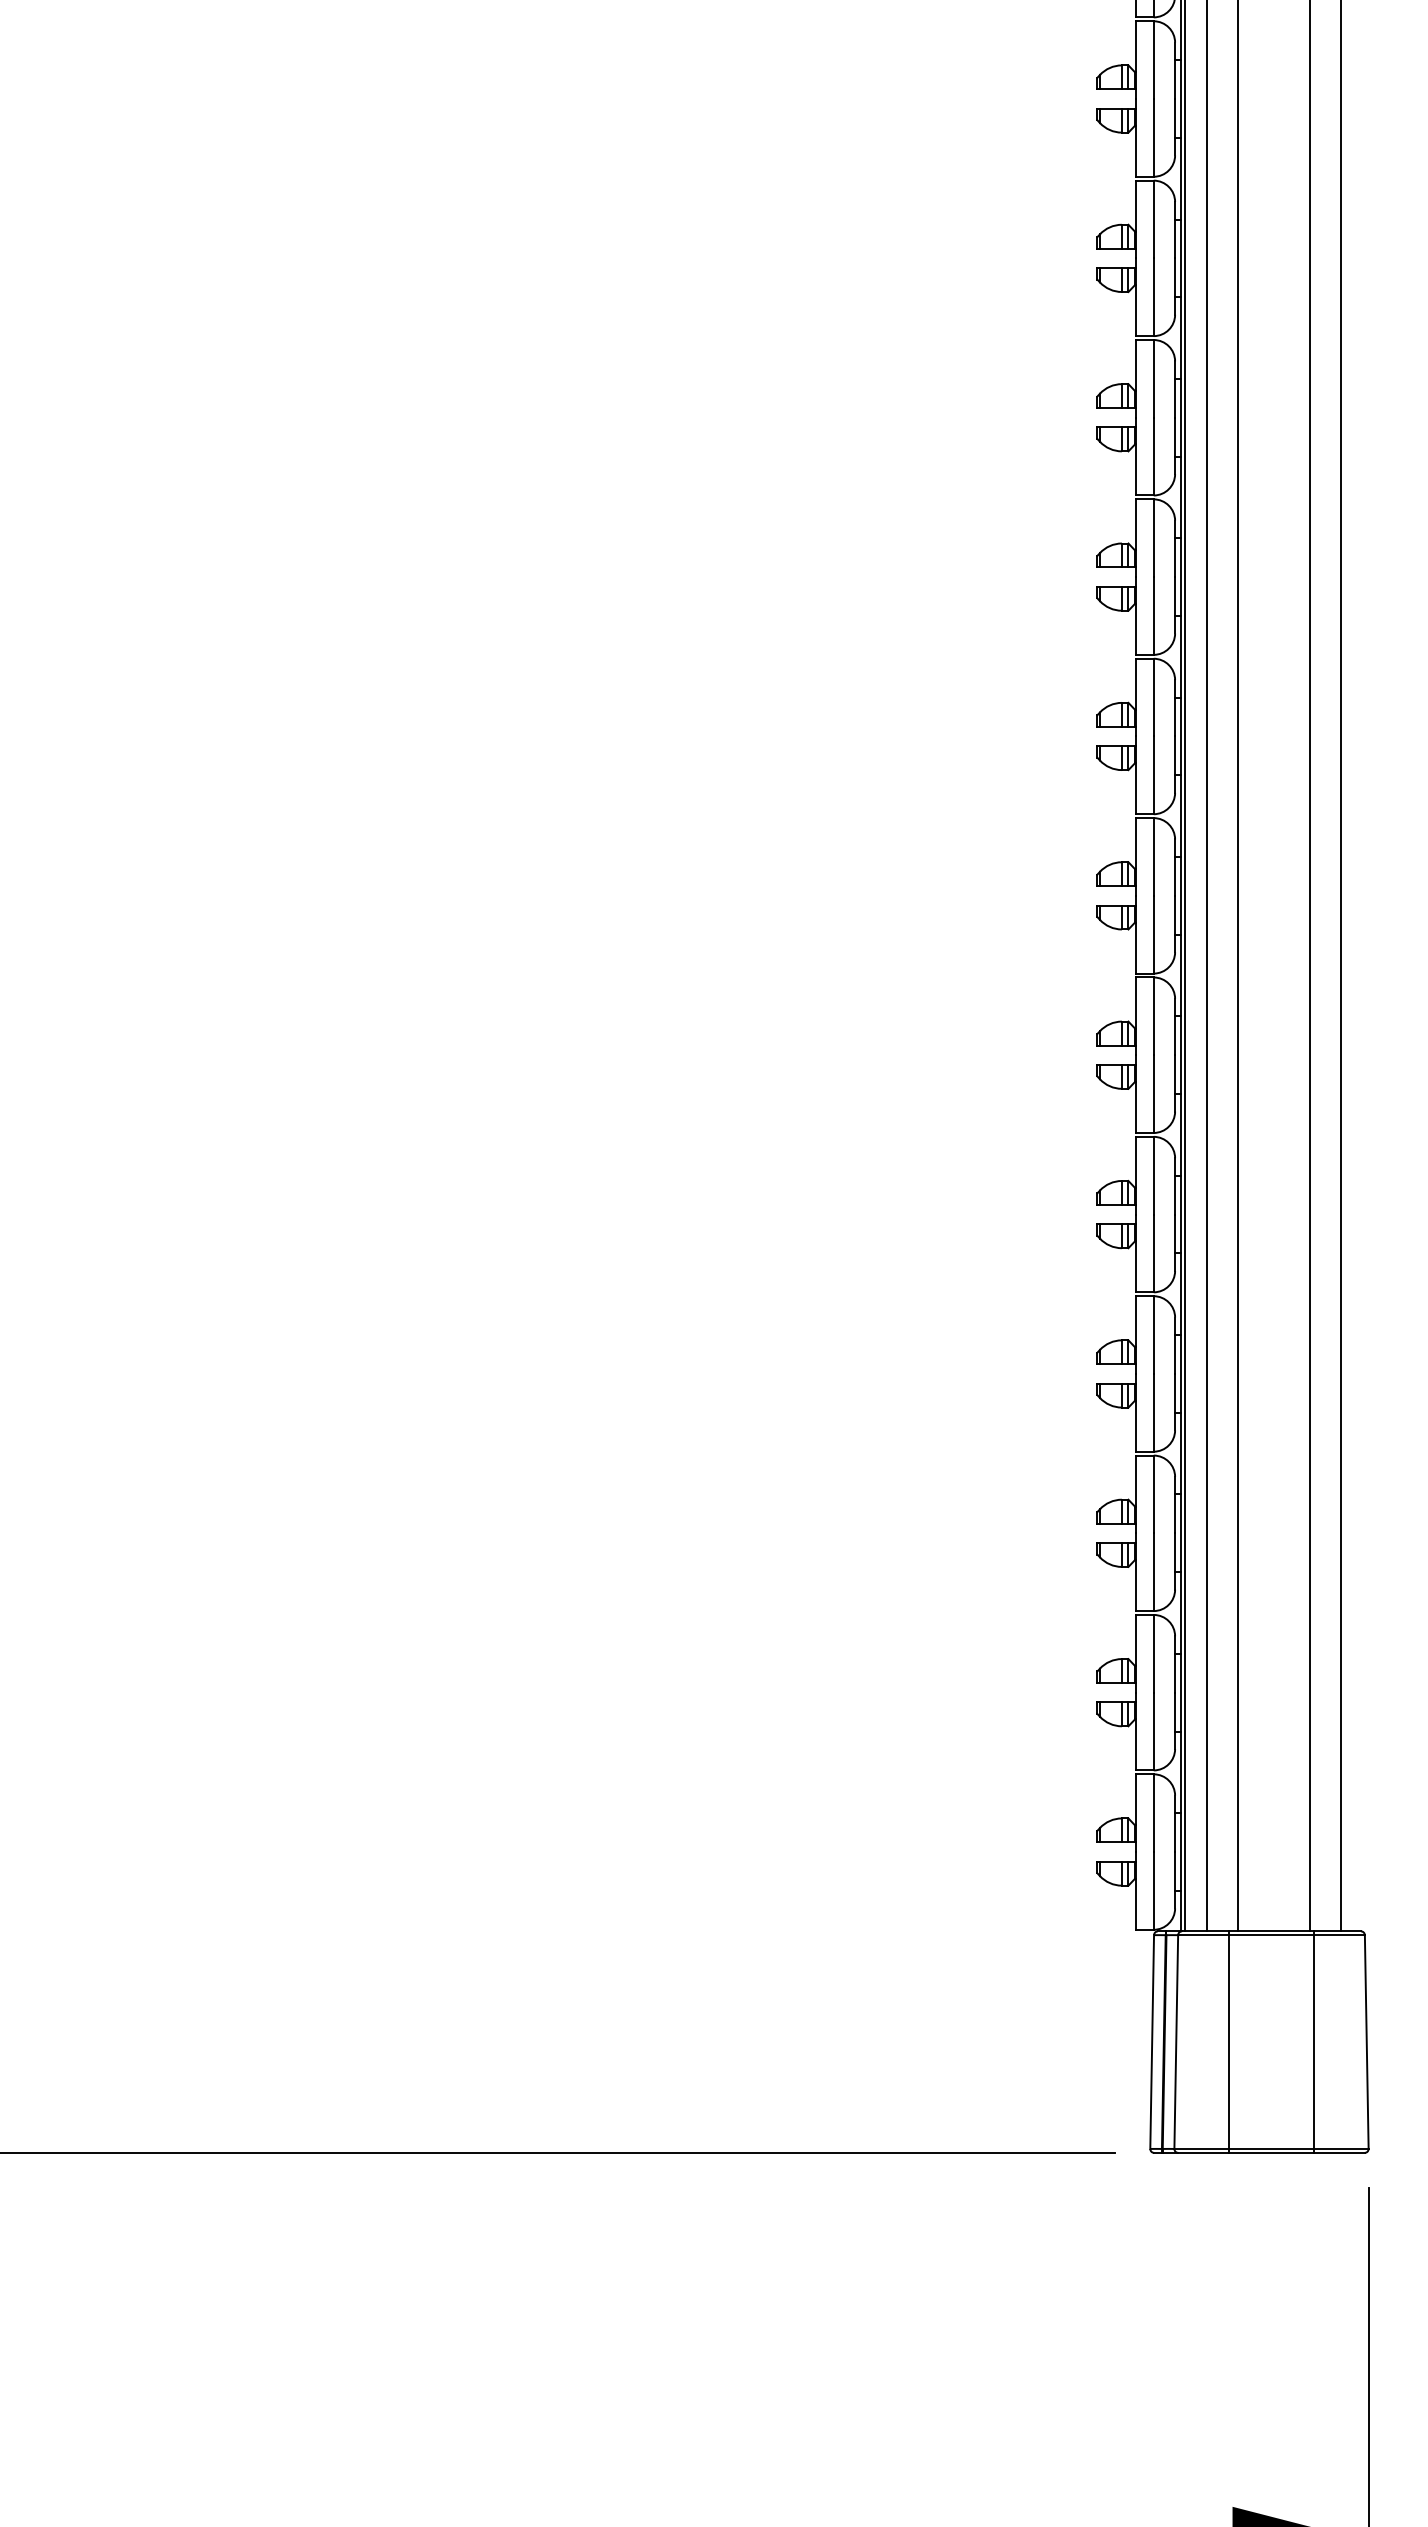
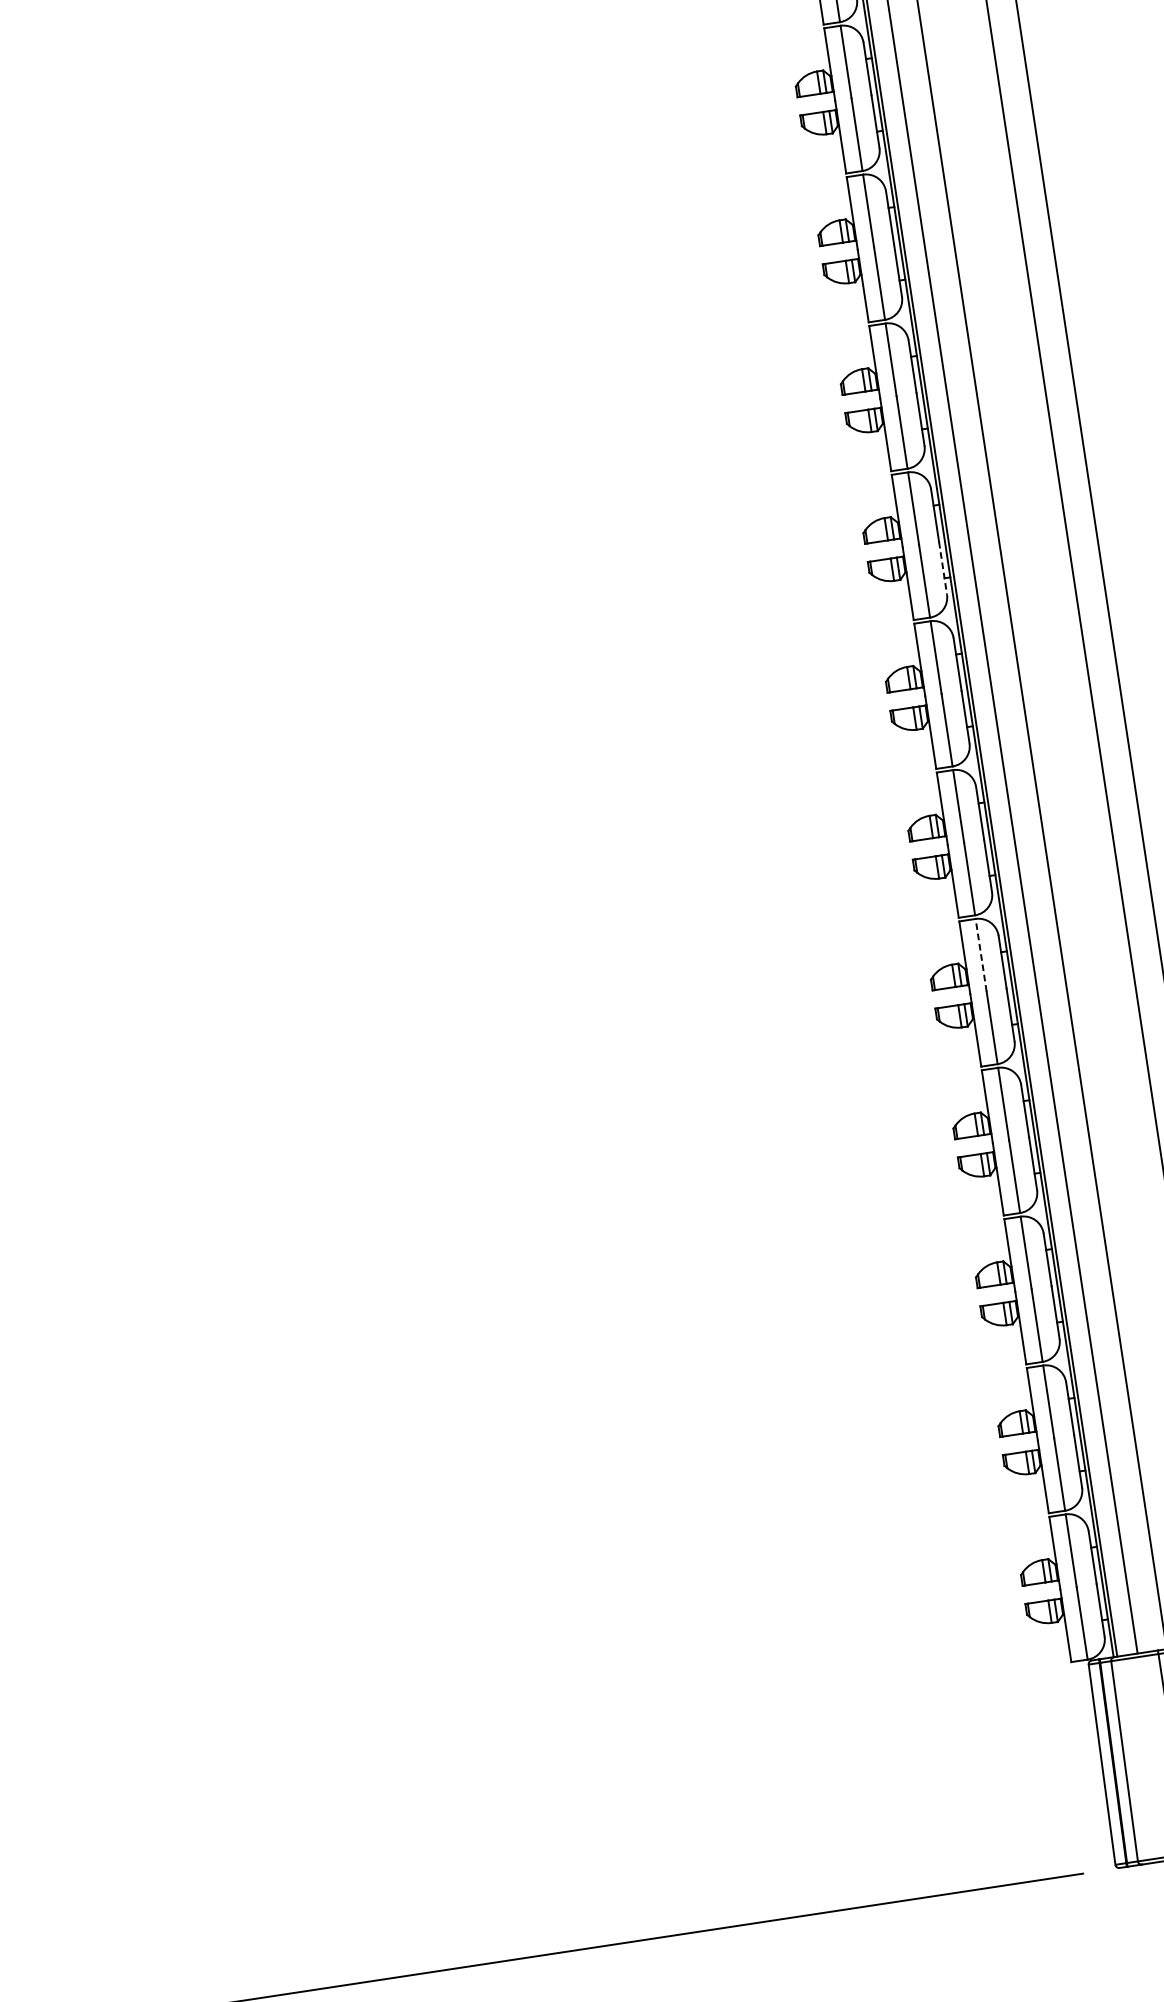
line: (1175, 765) -> (943, 569), solid -> dashed
line: (1153, 1175) -> (980, 955), solid -> dashed

